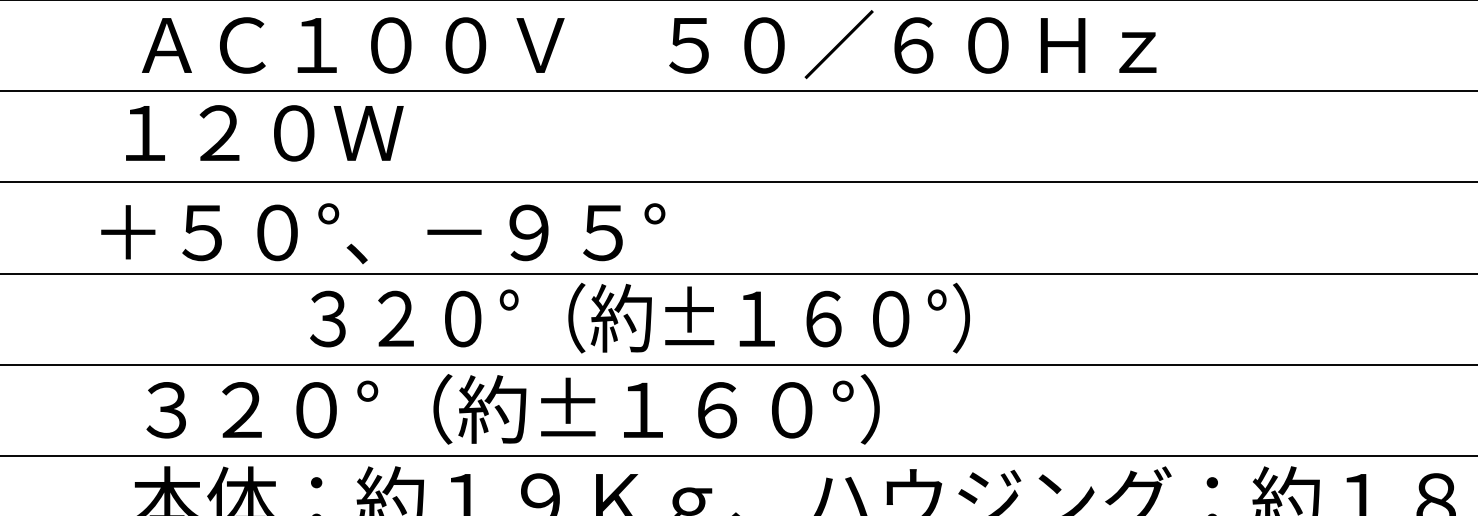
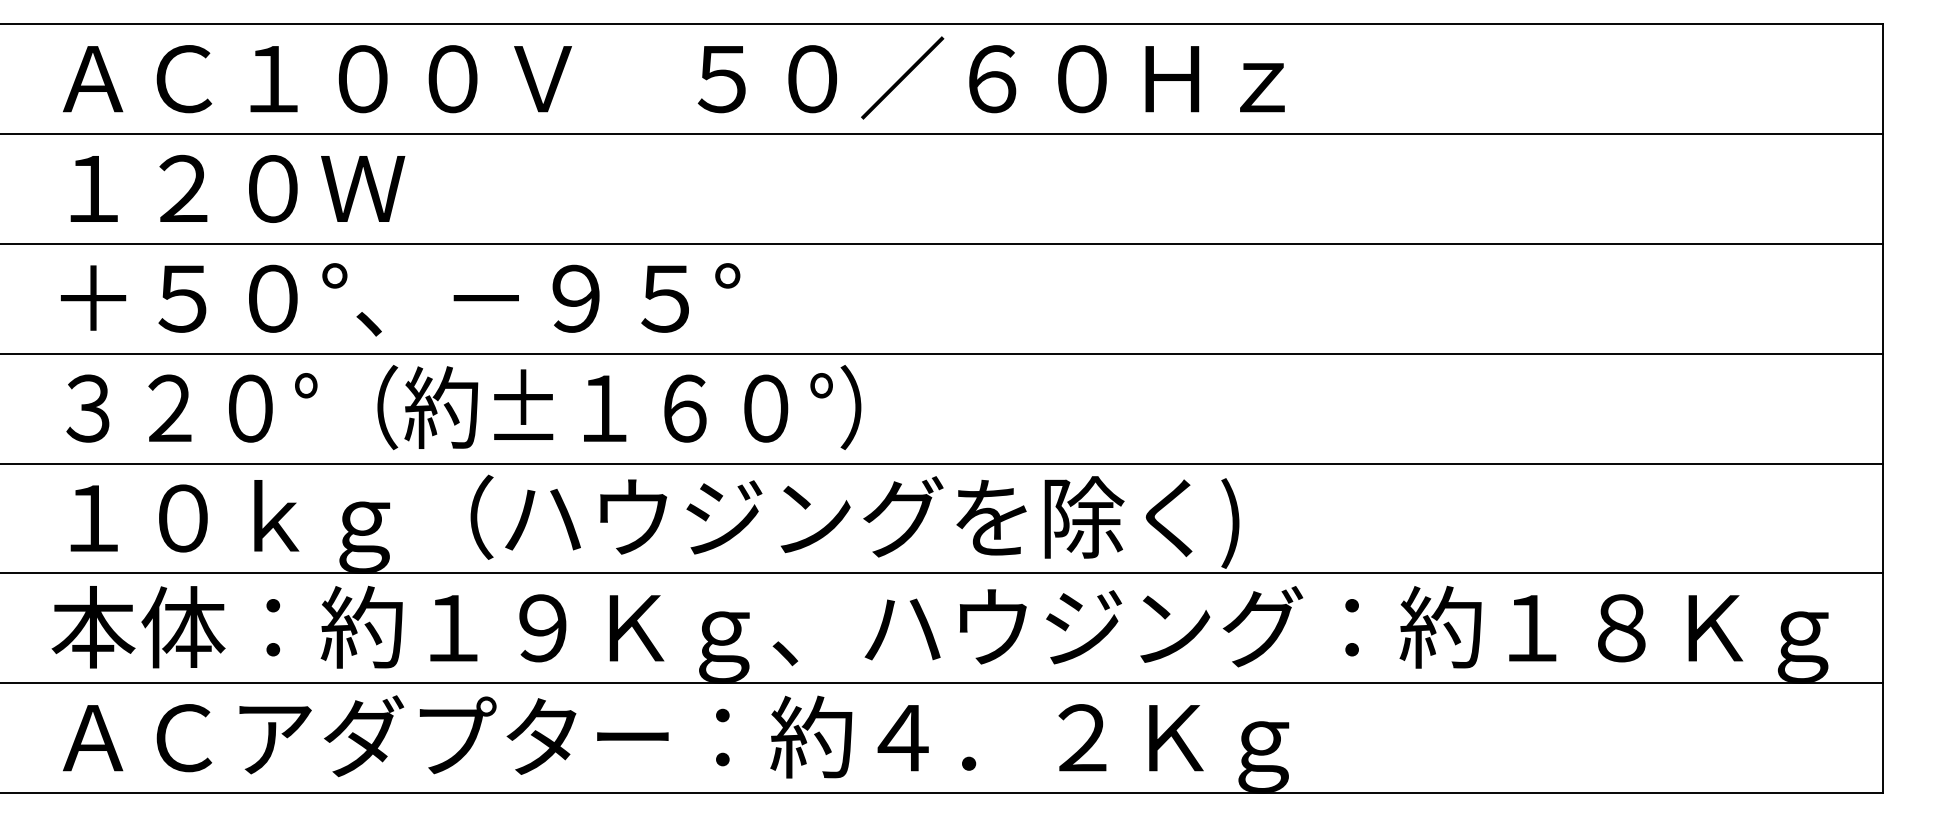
text: (264, 132) -> (237, 188), moved
text: (383, 233) -> (400, 299), moved
text: (639, 318) -> (463, 407), moved
text: (632, 413) -> (653, 522), ３２０°（約±１６０°） -> １０ｋｇ（ハウジングを除く)

